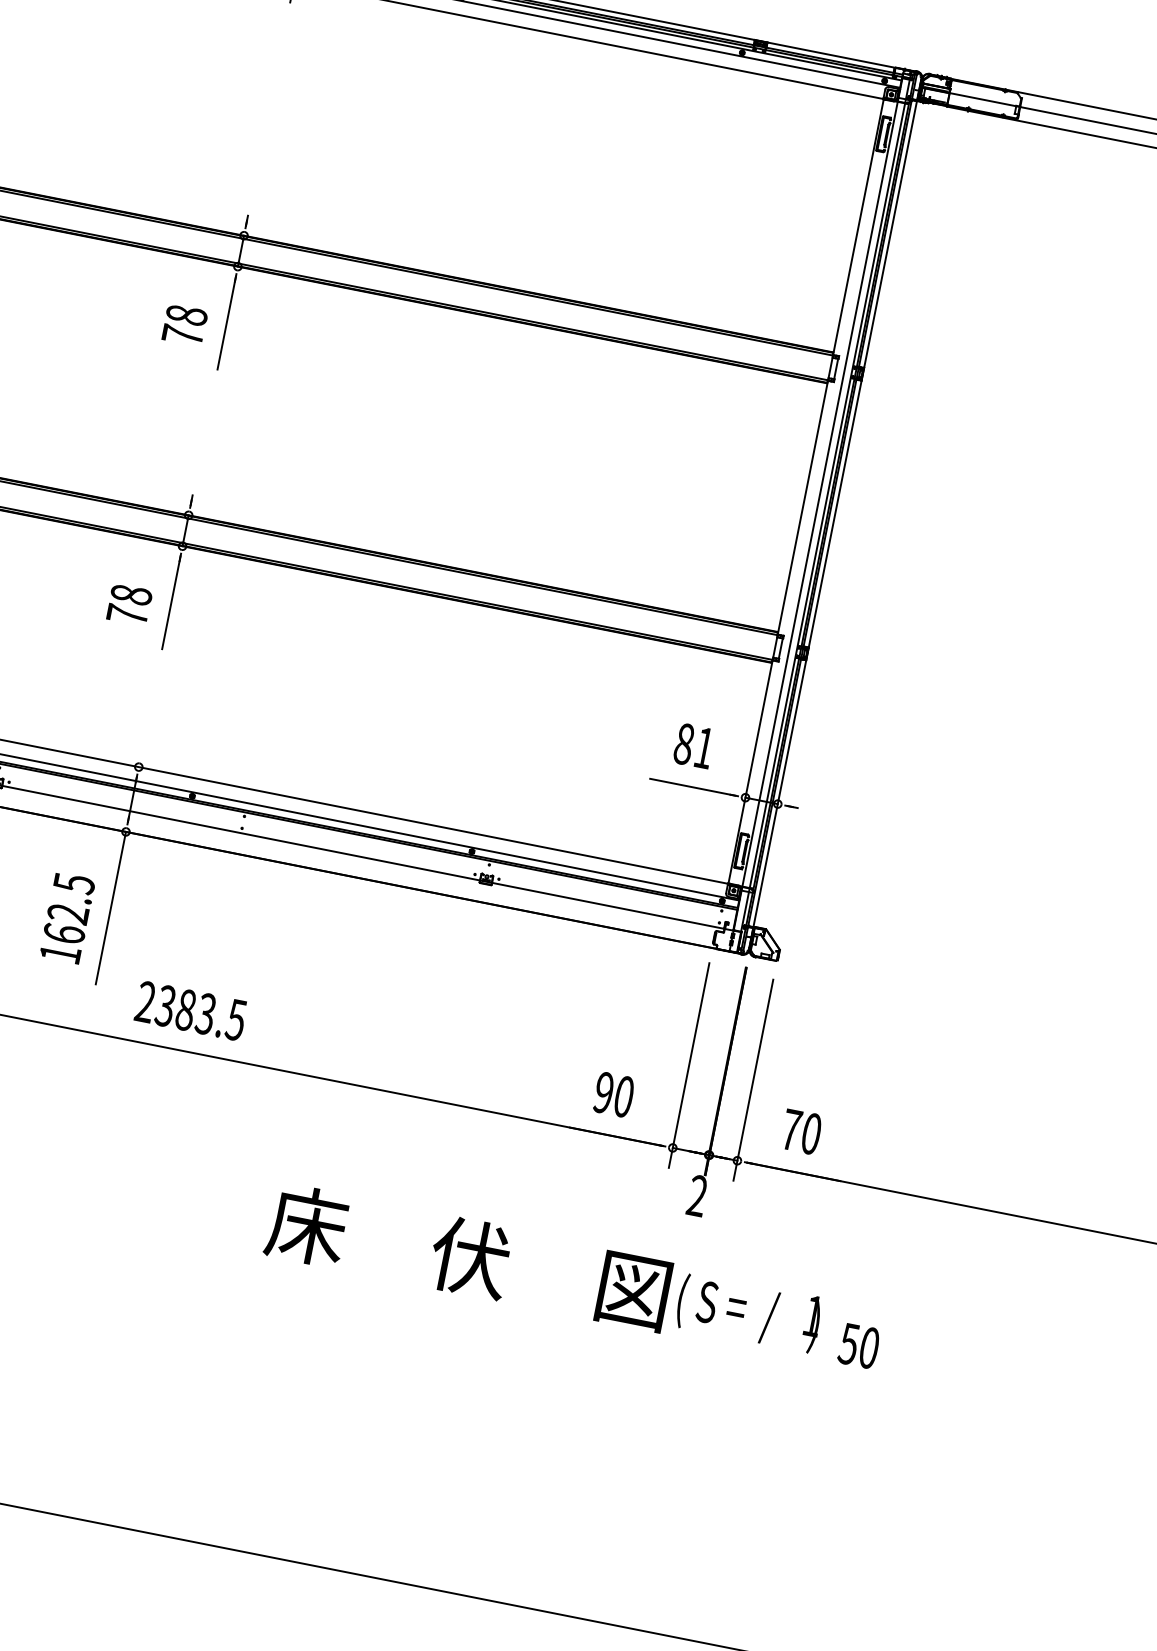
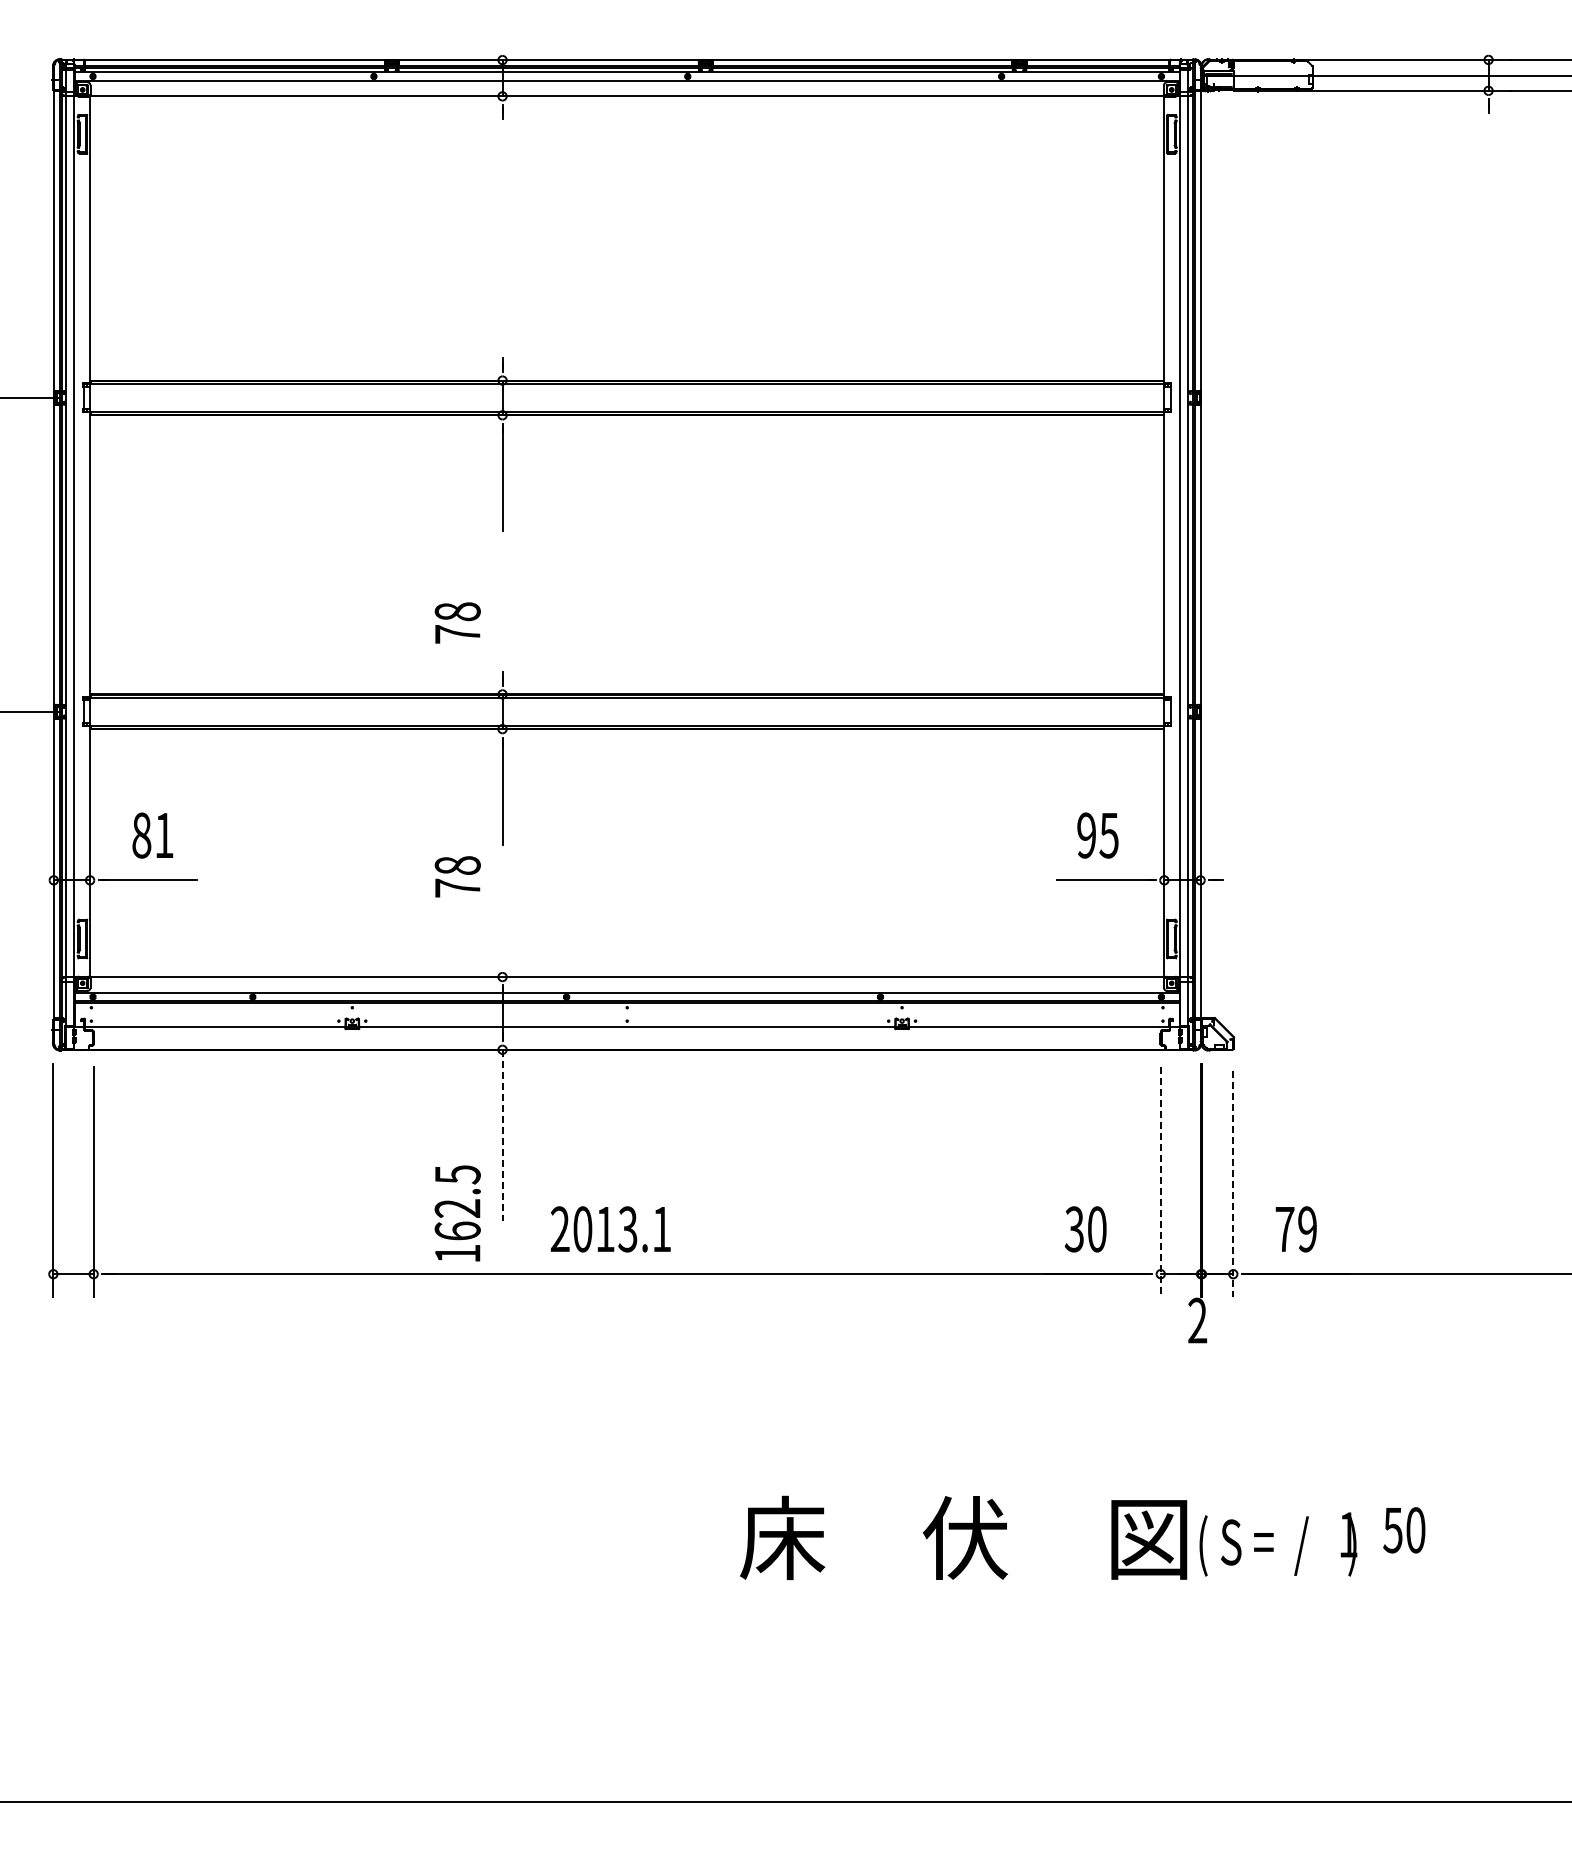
text: (184, 324) -> (457, 622), moved
text: (129, 604) -> (457, 876), moved
text: (693, 745) -> (1097, 835), 81 -> 95
line: (110, 908) -> (502, 1135), solid -> dashed
text: (67, 918) -> (457, 1213), moved
text: (201, 1013) -> (622, 1229), 2383.5 -> 2013.1
line: (688, 1065) -> (1160, 1181), solid -> dashed
line: (753, 1079) -> (1233, 1183), solid -> dashed
text: (602, 1092) -> (1073, 1229), 90 -> 30
text: (811, 1134) -> (1307, 1229), 70 -> 79
text: (468, 1256) -> (963, 1537), moved
text: (749, 1312) -> (1278, 1544), moved
text: (859, 1346) -> (1404, 1530), moved

